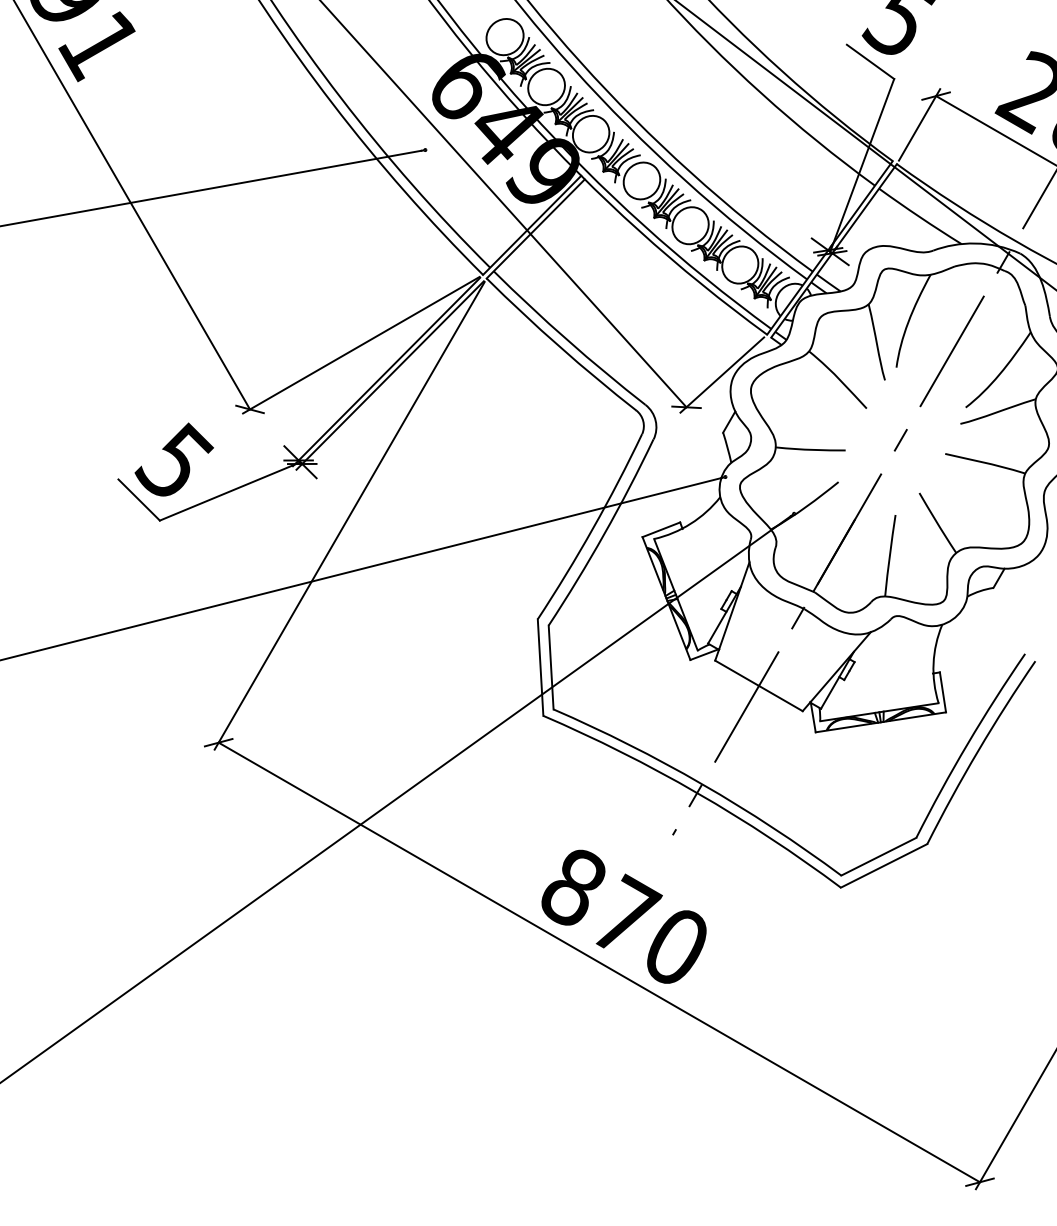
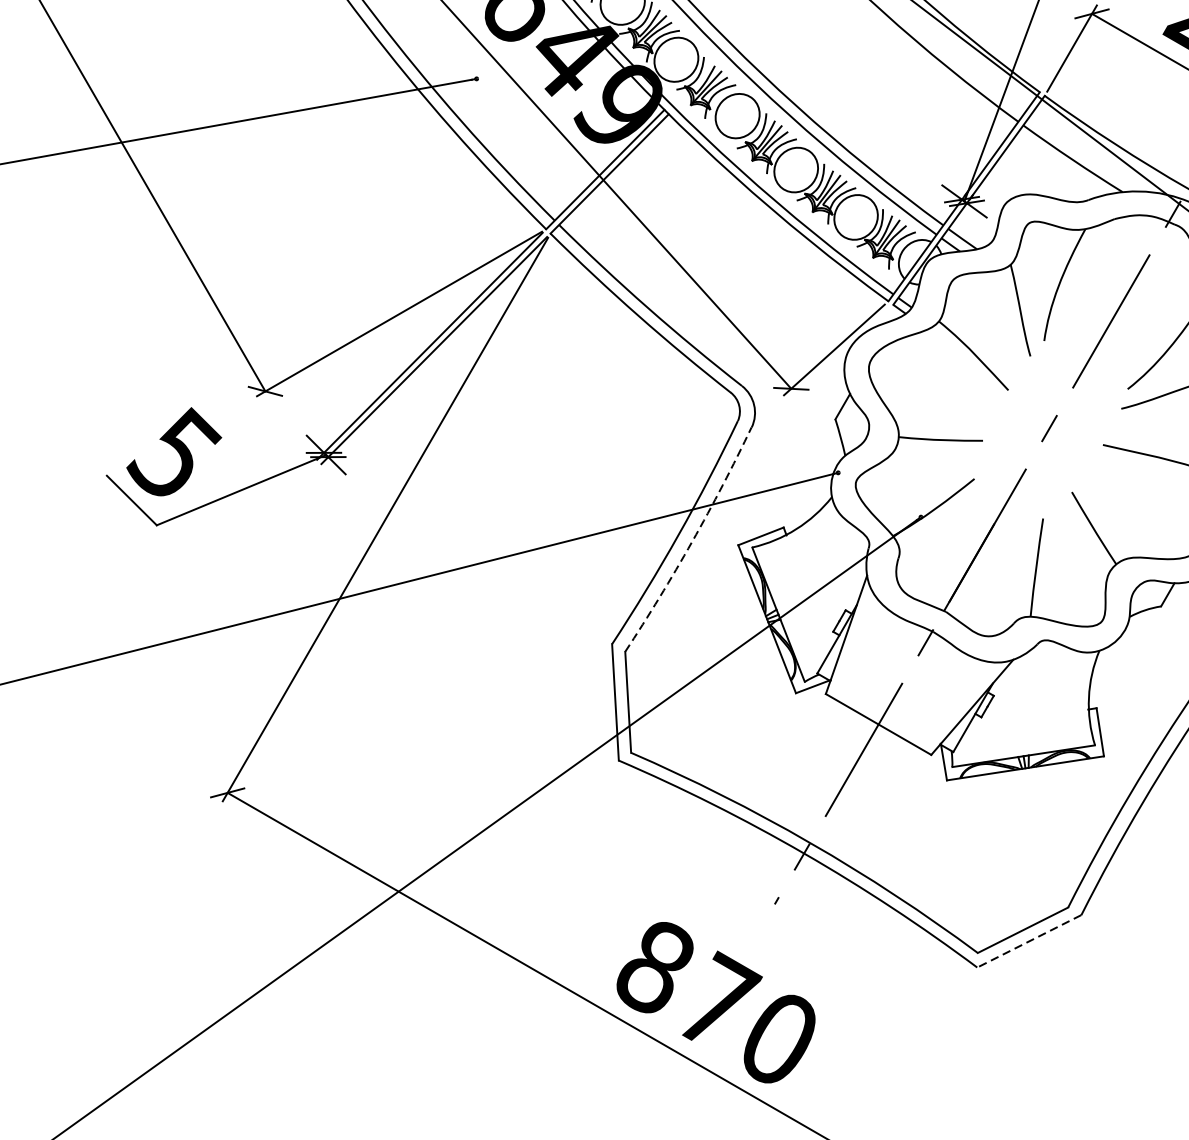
arc: (604, 534) -> (692, 542), solid -> dashed
line: (883, 866) -> (1028, 942), solid -> dashed

